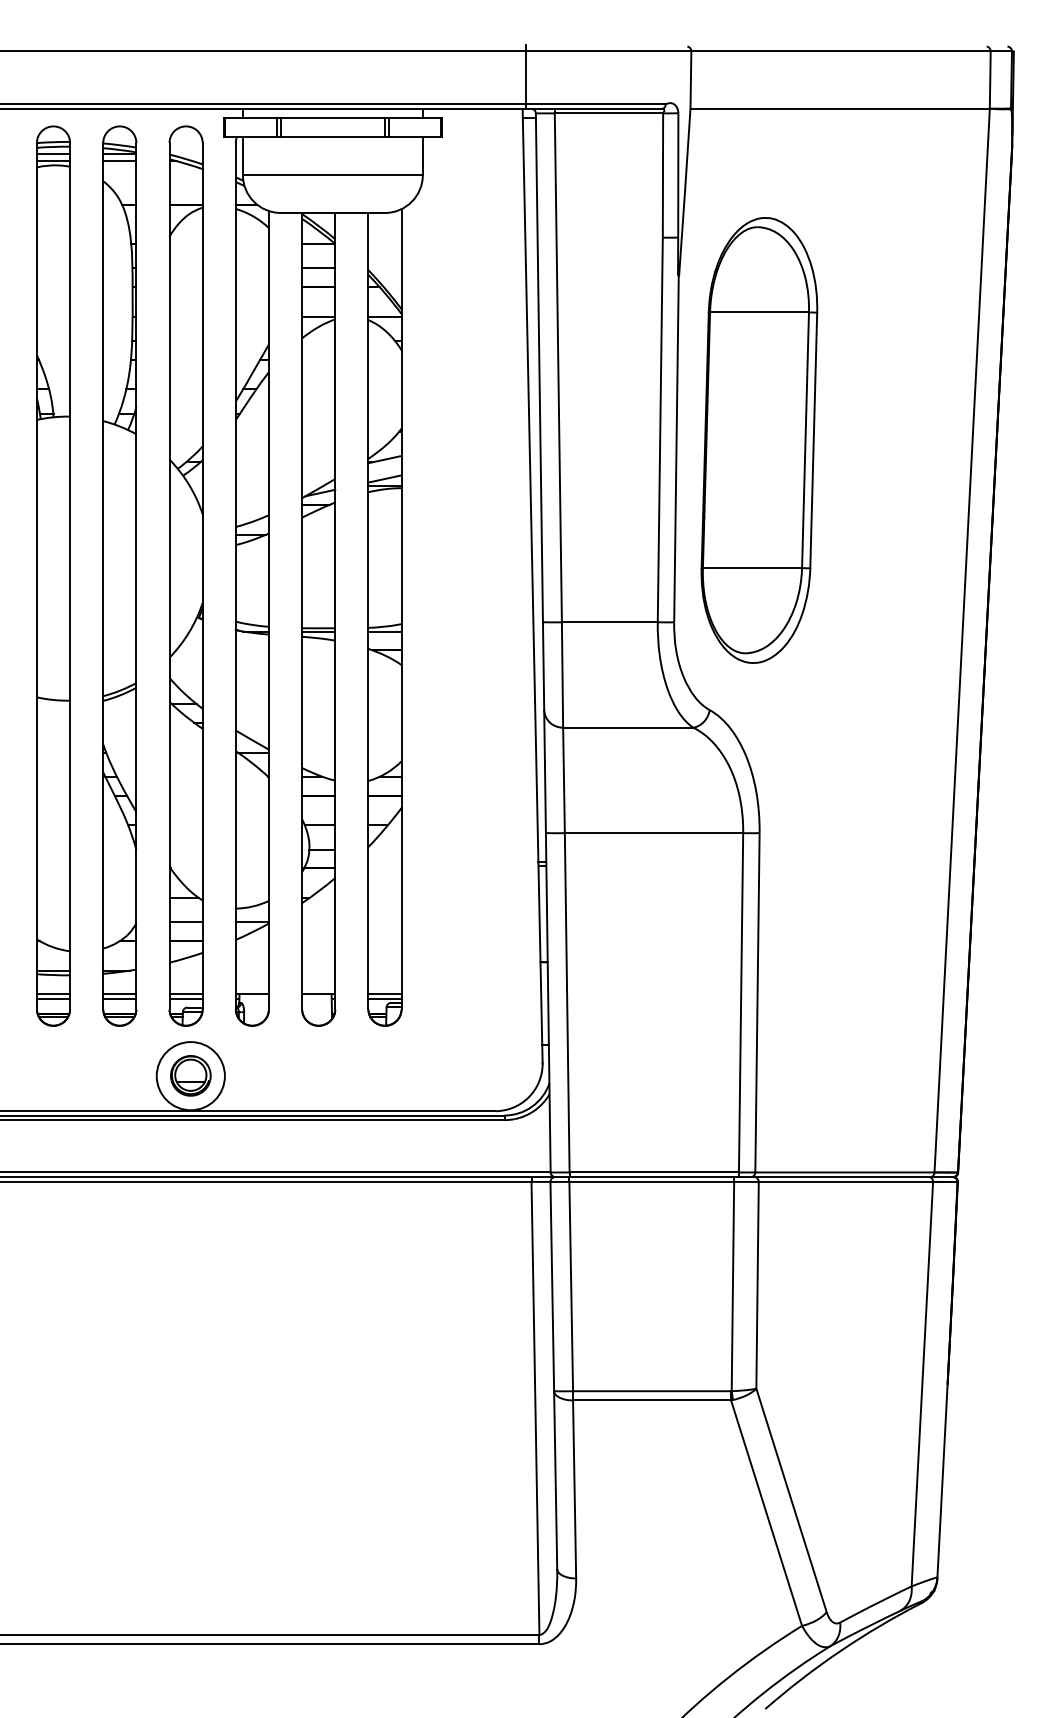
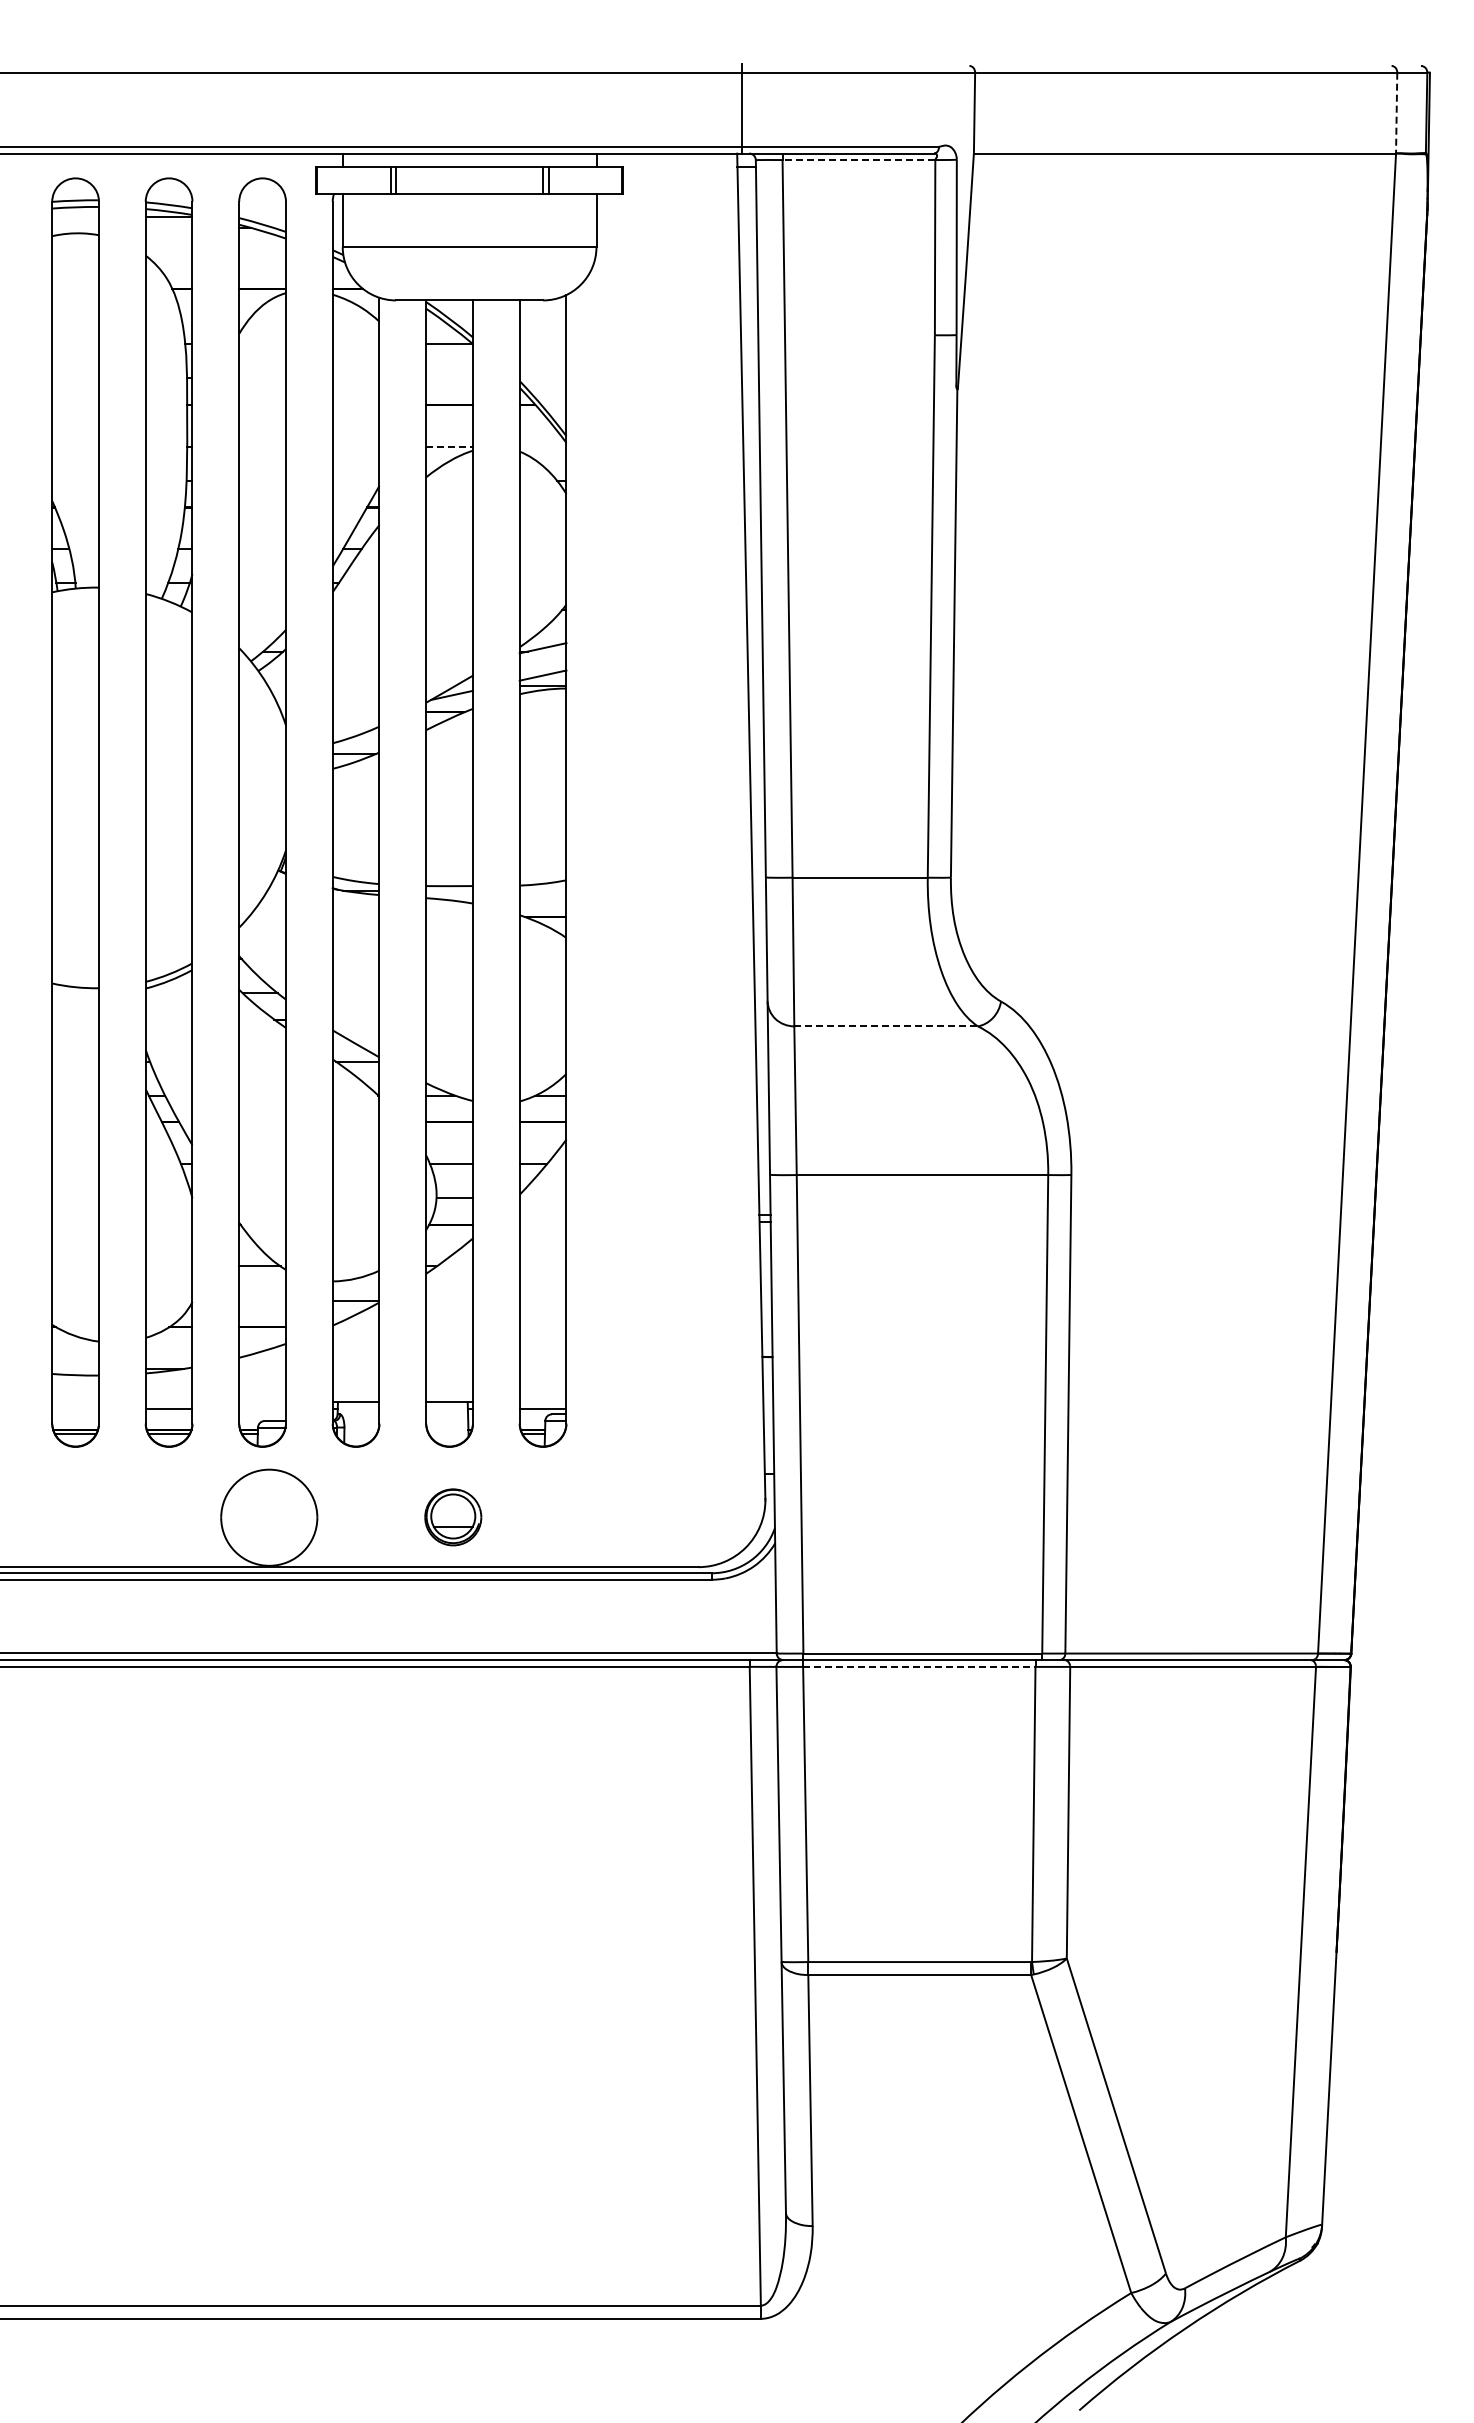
line: (990, 80) -> (1396, 113), solid -> dashed
line: (608, 113) -> (858, 160), solid -> dashed
line: (53, 154) -> (75, 217), removed
line: (53, 161) -> (75, 227), removed
line: (119, 161) -> (168, 227), removed
line: (318, 268) -> (449, 378), removed
line: (319, 316) -> (450, 446), solid -> dashed
line: (384, 316) -> (542, 446), removed
part: (758, 439) -> (1070, 620), removed
line: (318, 631) -> (449, 890), removed
line: (384, 631) -> (542, 890), removed
line: (628, 727) -> (886, 1026), solid -> dashed
line: (186, 922) -> (262, 1300), removed
line: (53, 970) -> (75, 1368), removed
line: (53, 994) -> (75, 1402), removed
line: (119, 994) -> (168, 1402), removed
line: (186, 994) -> (262, 1402), removed
line: (384, 994) -> (542, 1402), removed
line: (53, 998) -> (75, 1408), removed
line: (186, 998) -> (262, 1408), removed
part: (190, 1075) -> (453, 1517), moved
line: (651, 1181) -> (919, 1666), solid -> dashed

